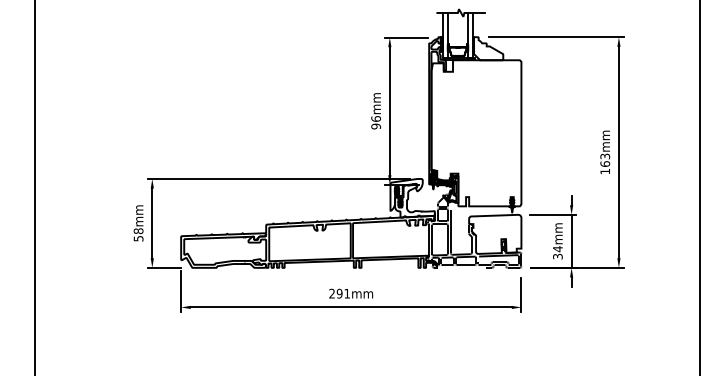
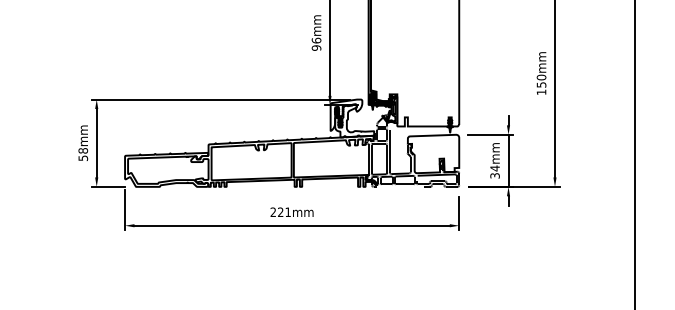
text: (605, 159) -> (541, 80), 163mm -> 150mm
text: (339, 293) -> (280, 212), 291mm -> 221mm

